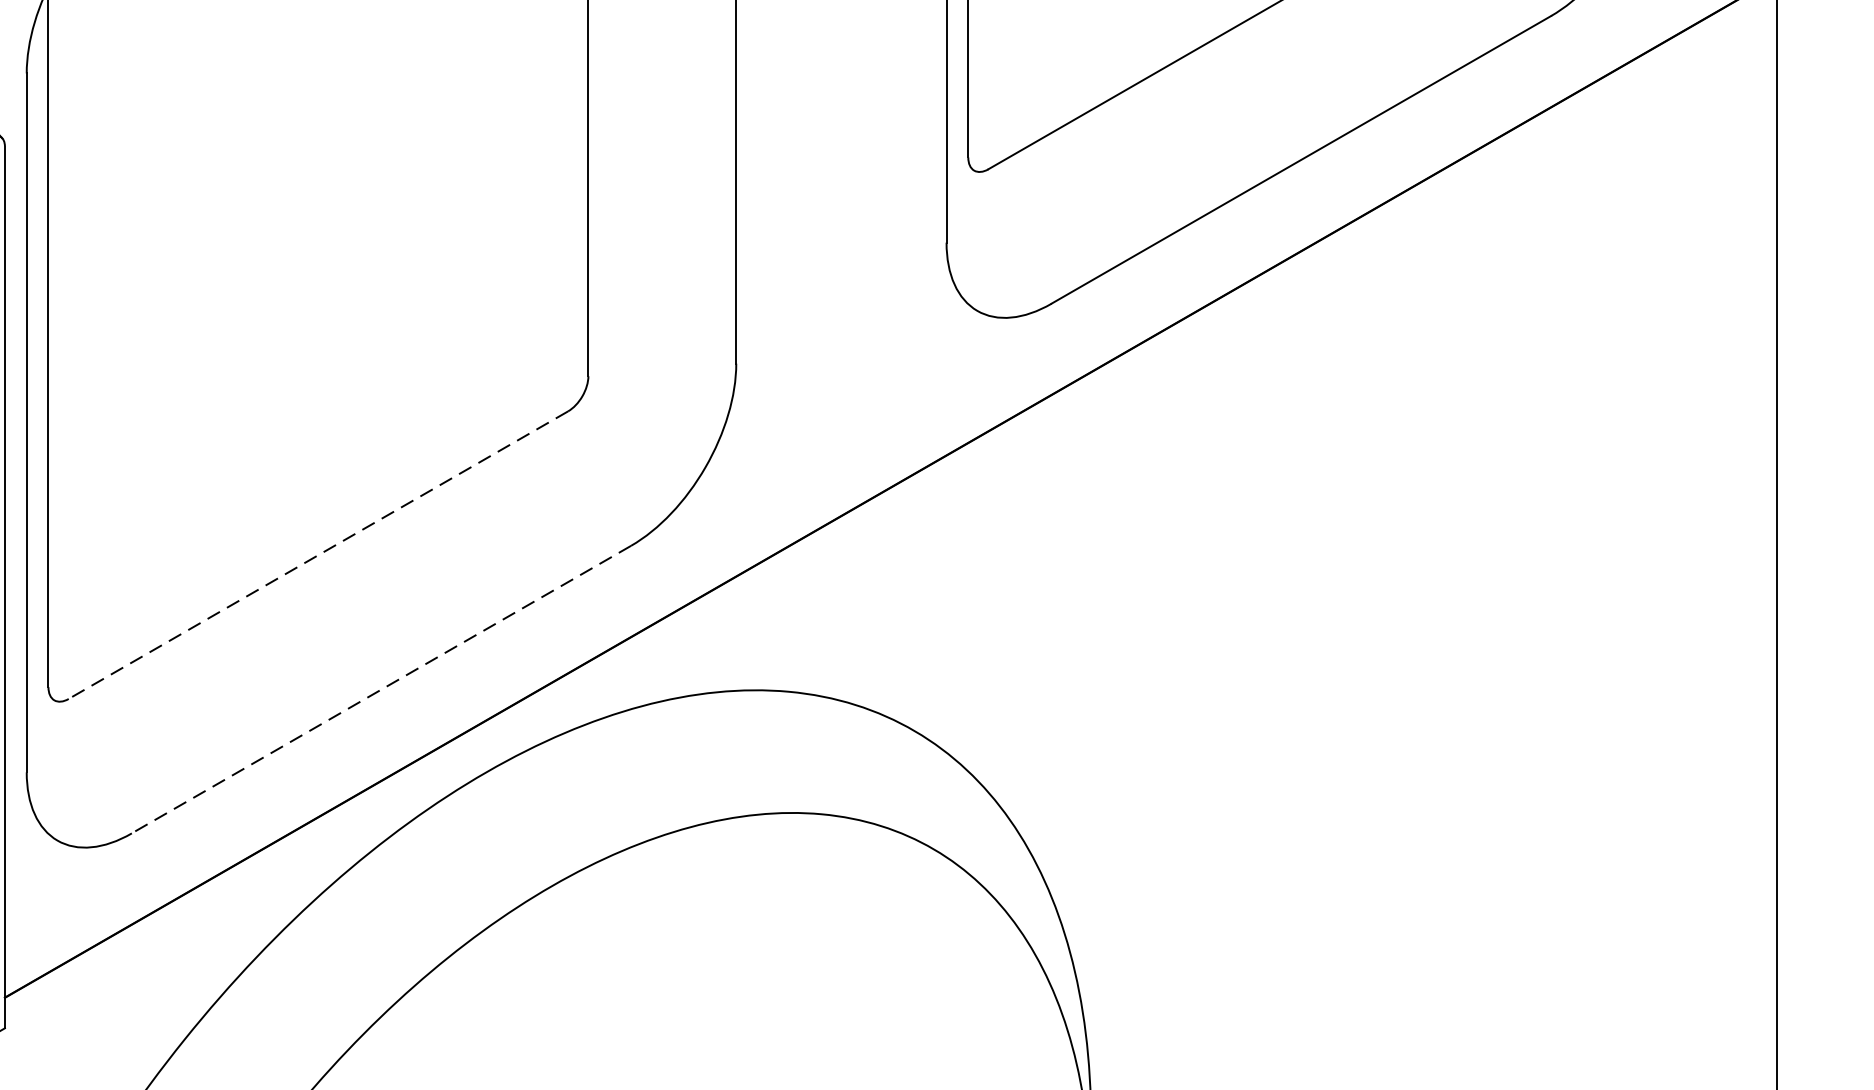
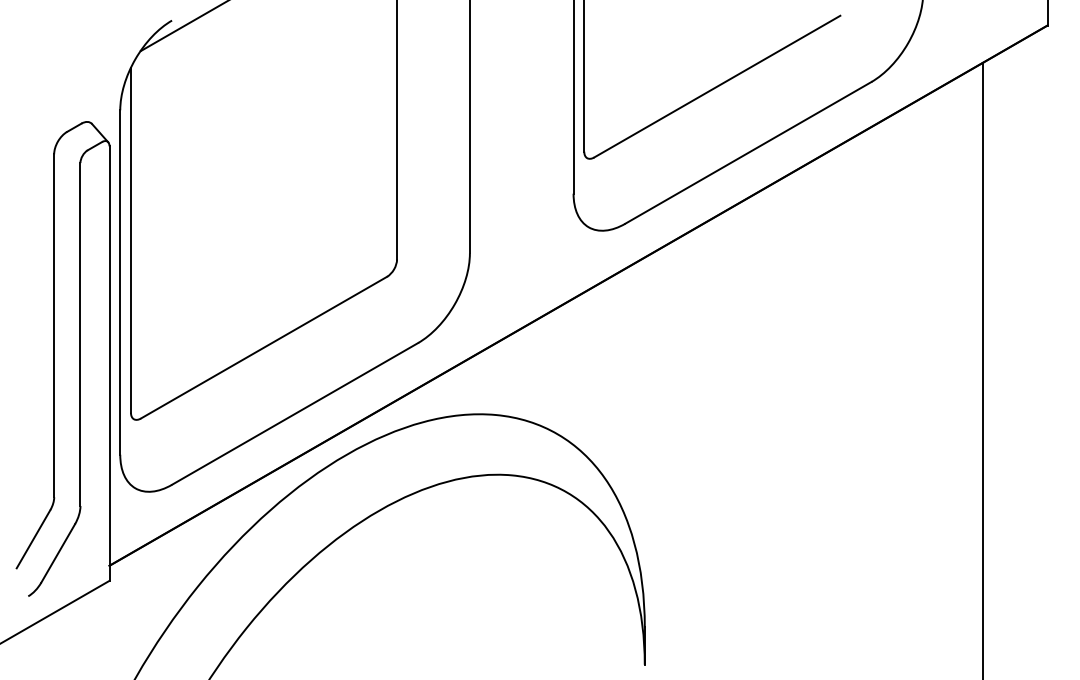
line: (319, 554) -> (264, 347), dashed -> solid
line: (382, 688) -> (295, 413), dashed -> solid

